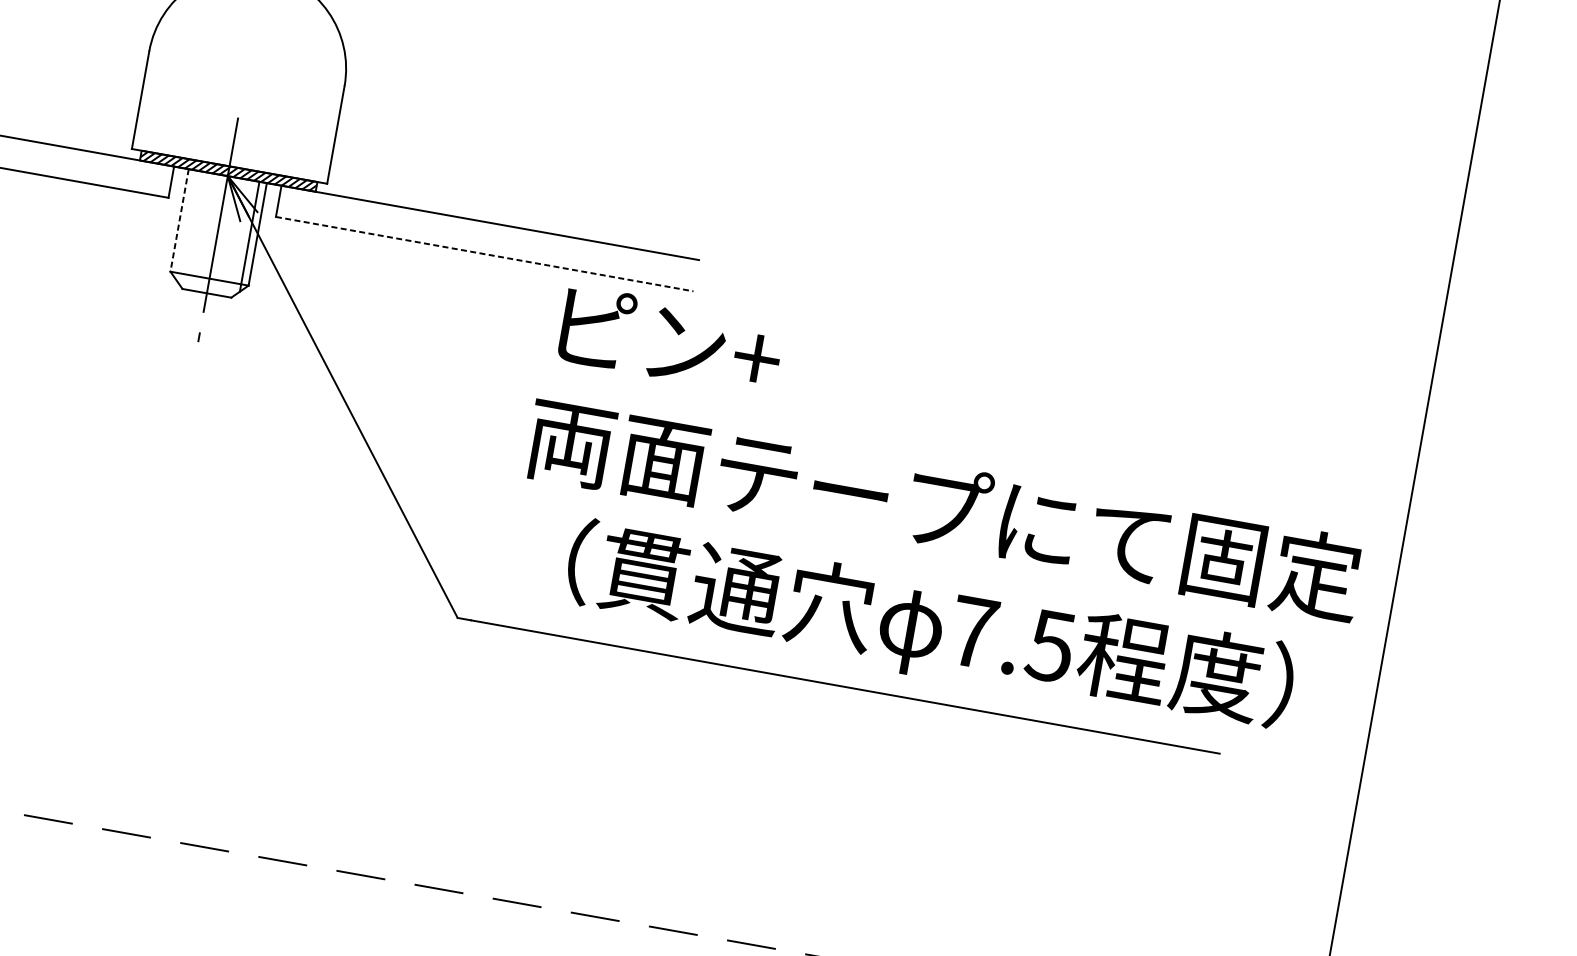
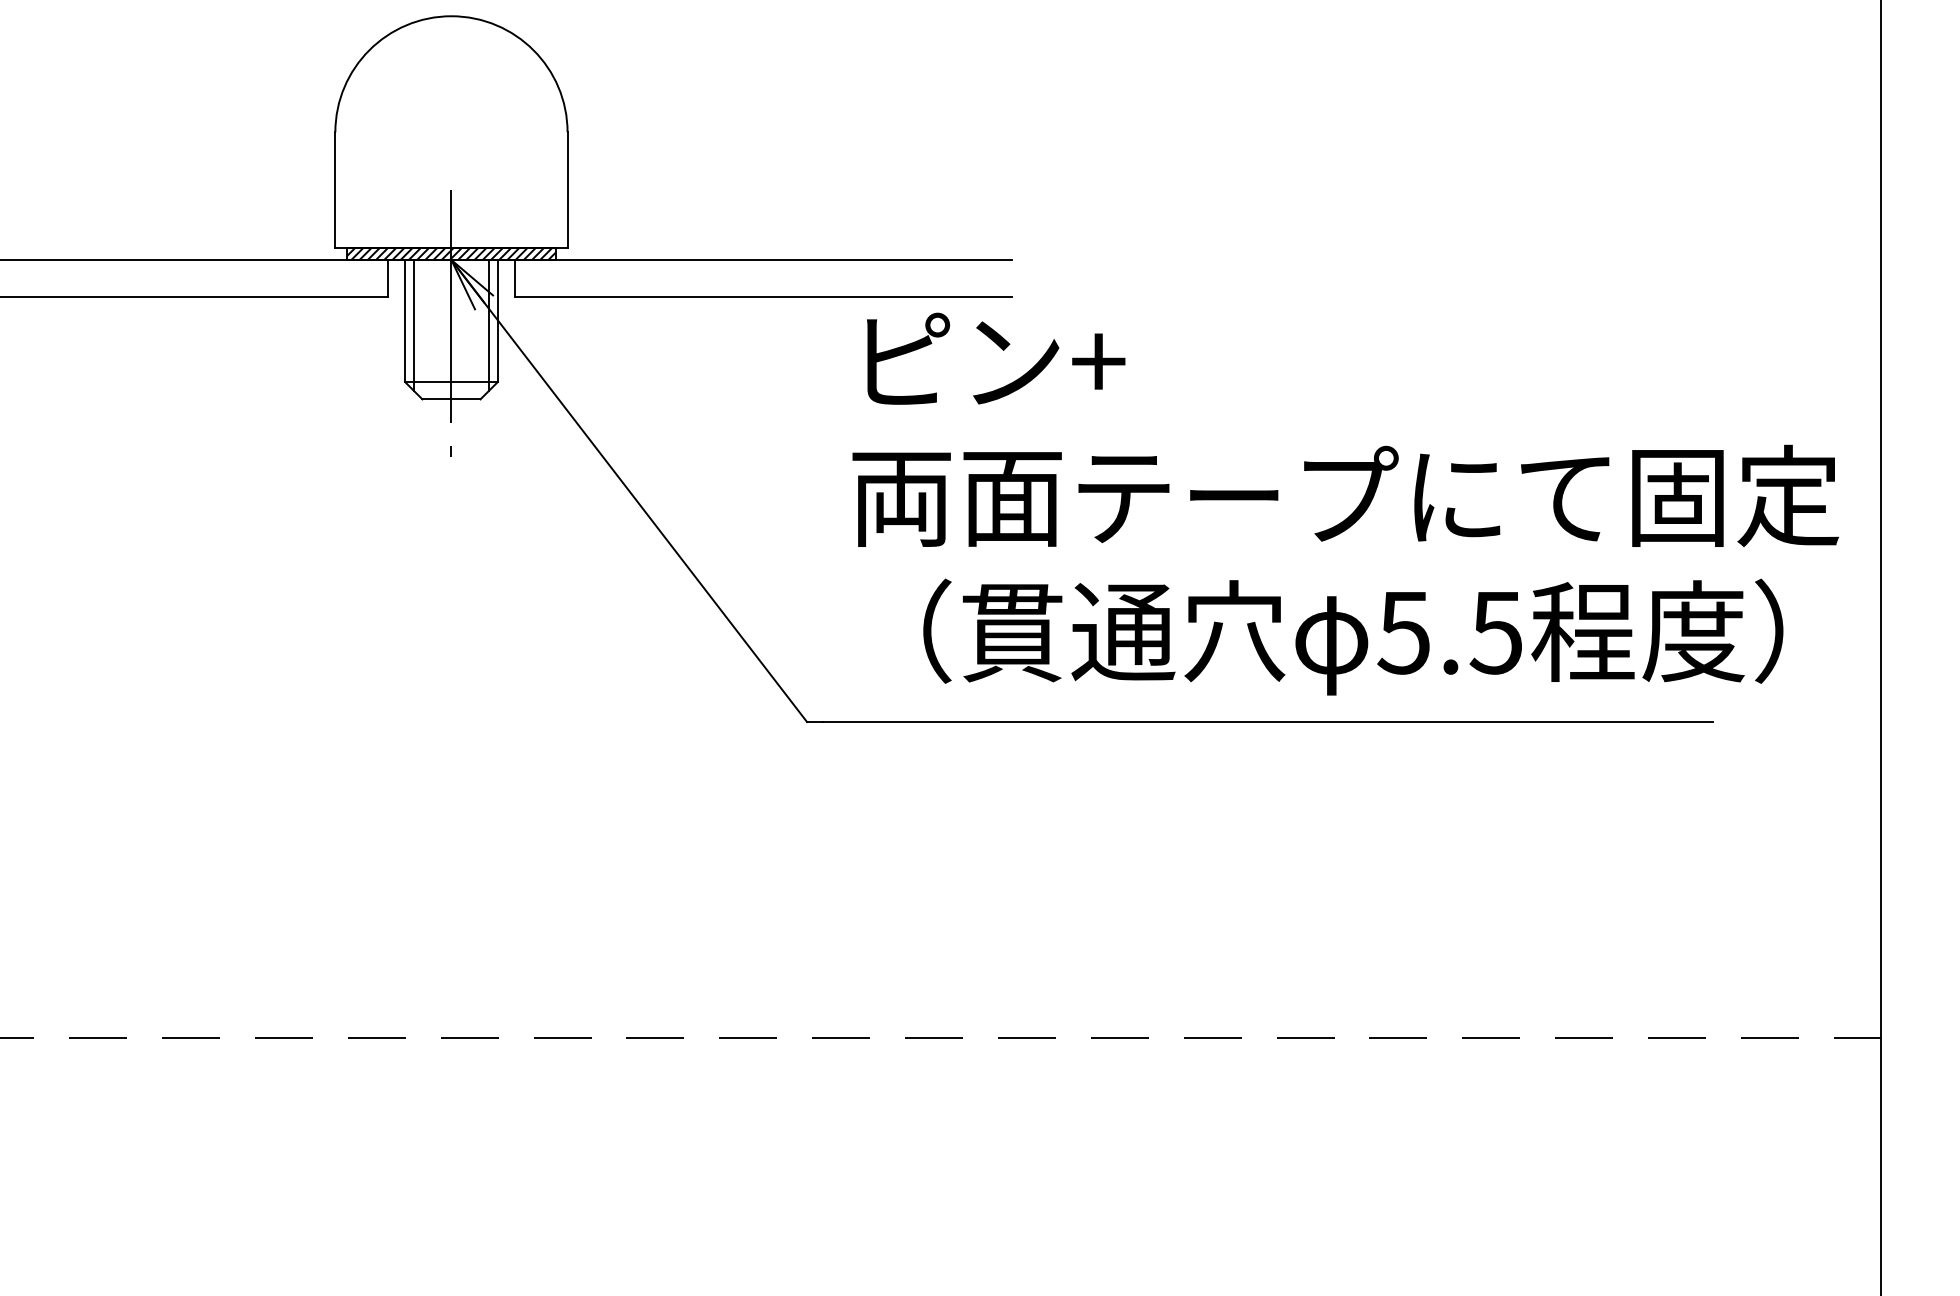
line: (179, 220) -> (405, 321), dashed -> solid
line: (186, 225) -> (413, 325), added
line: (485, 254) -> (764, 297), dashed -> solid
text: (972, 632) -> (1403, 633), 7.5 -> 5.5

